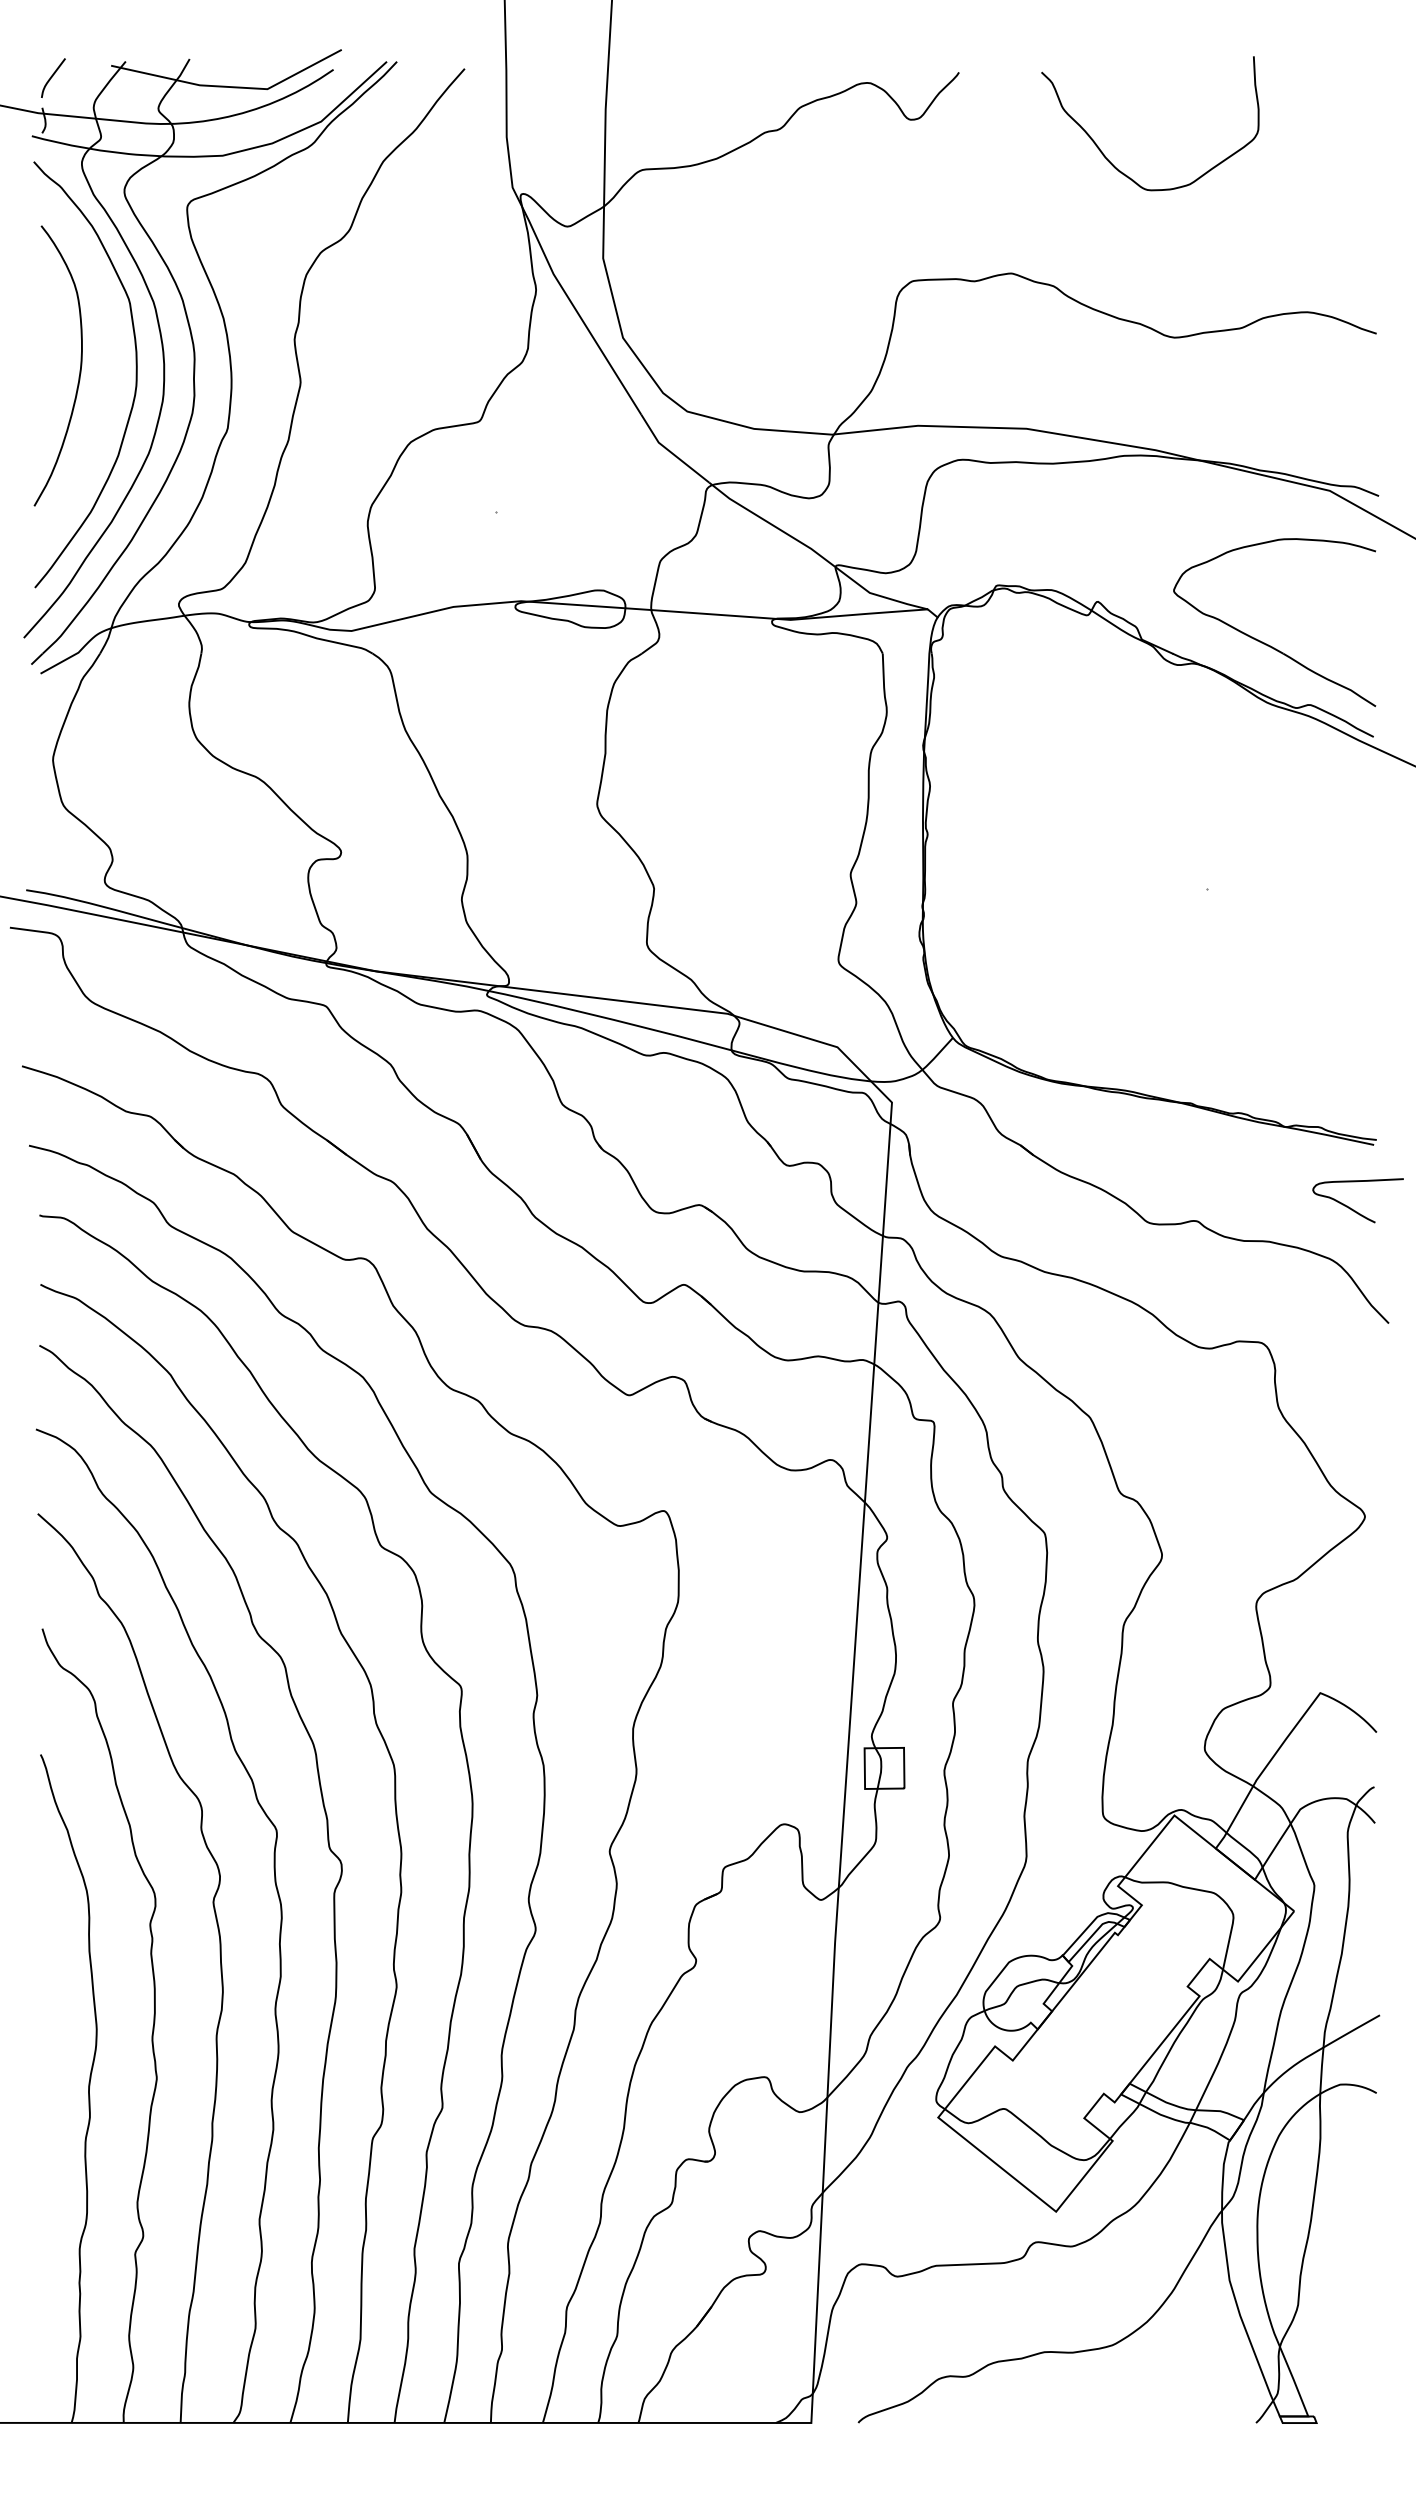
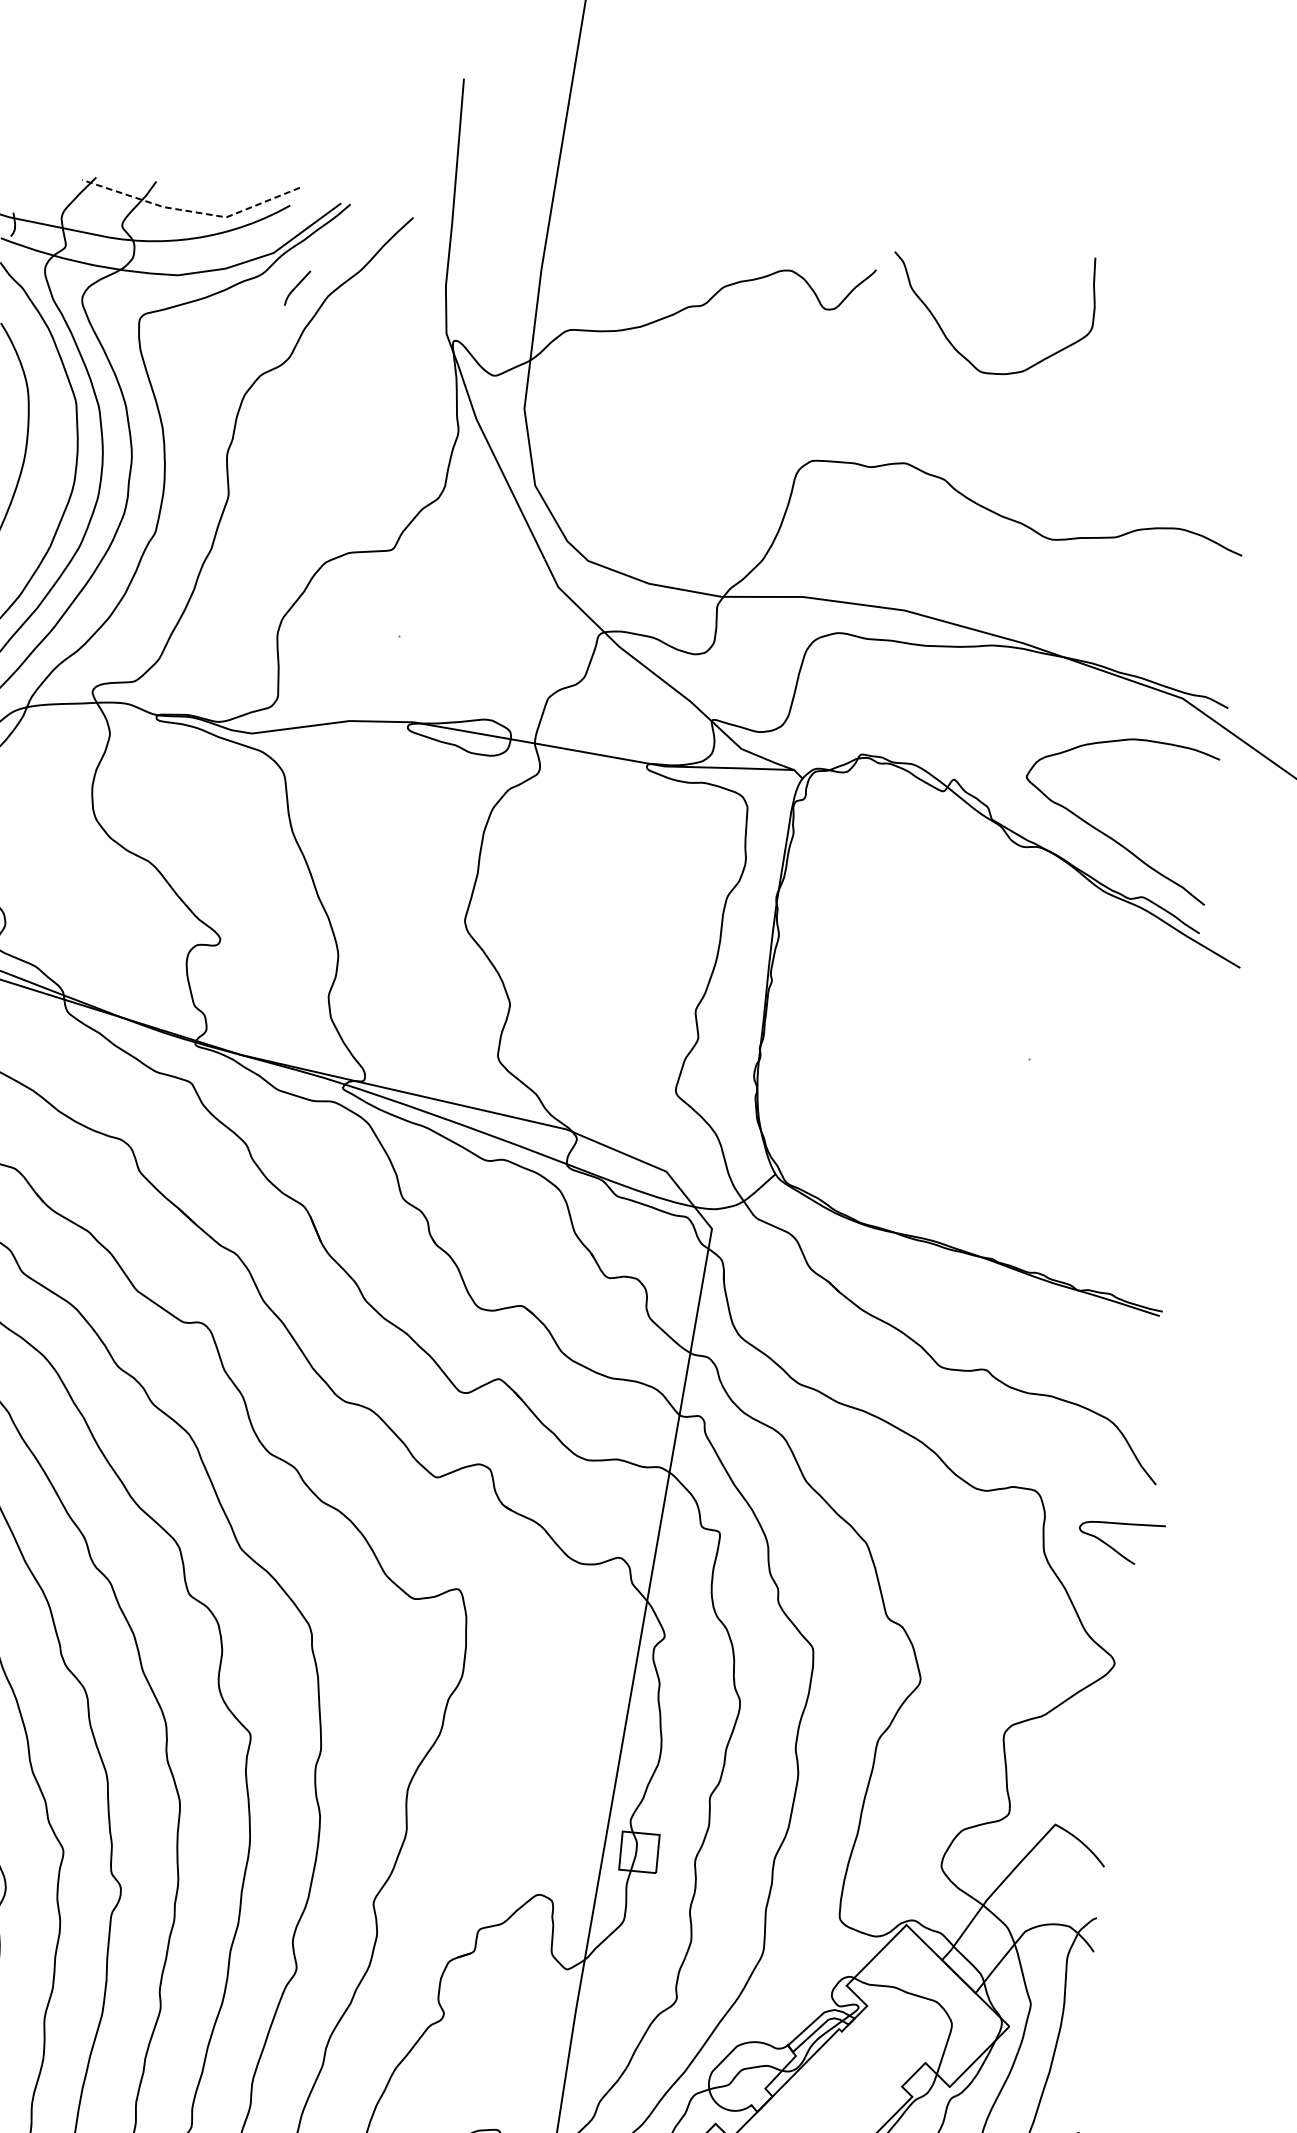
curve: (53, 76) -> (297, 286), moved
line: (230, 87) -> (191, 212), solid -> dashed
curve: (1111, 162) -> (951, 343), moved
curve: (1352, 1208) -> (1114, 1548), moved

